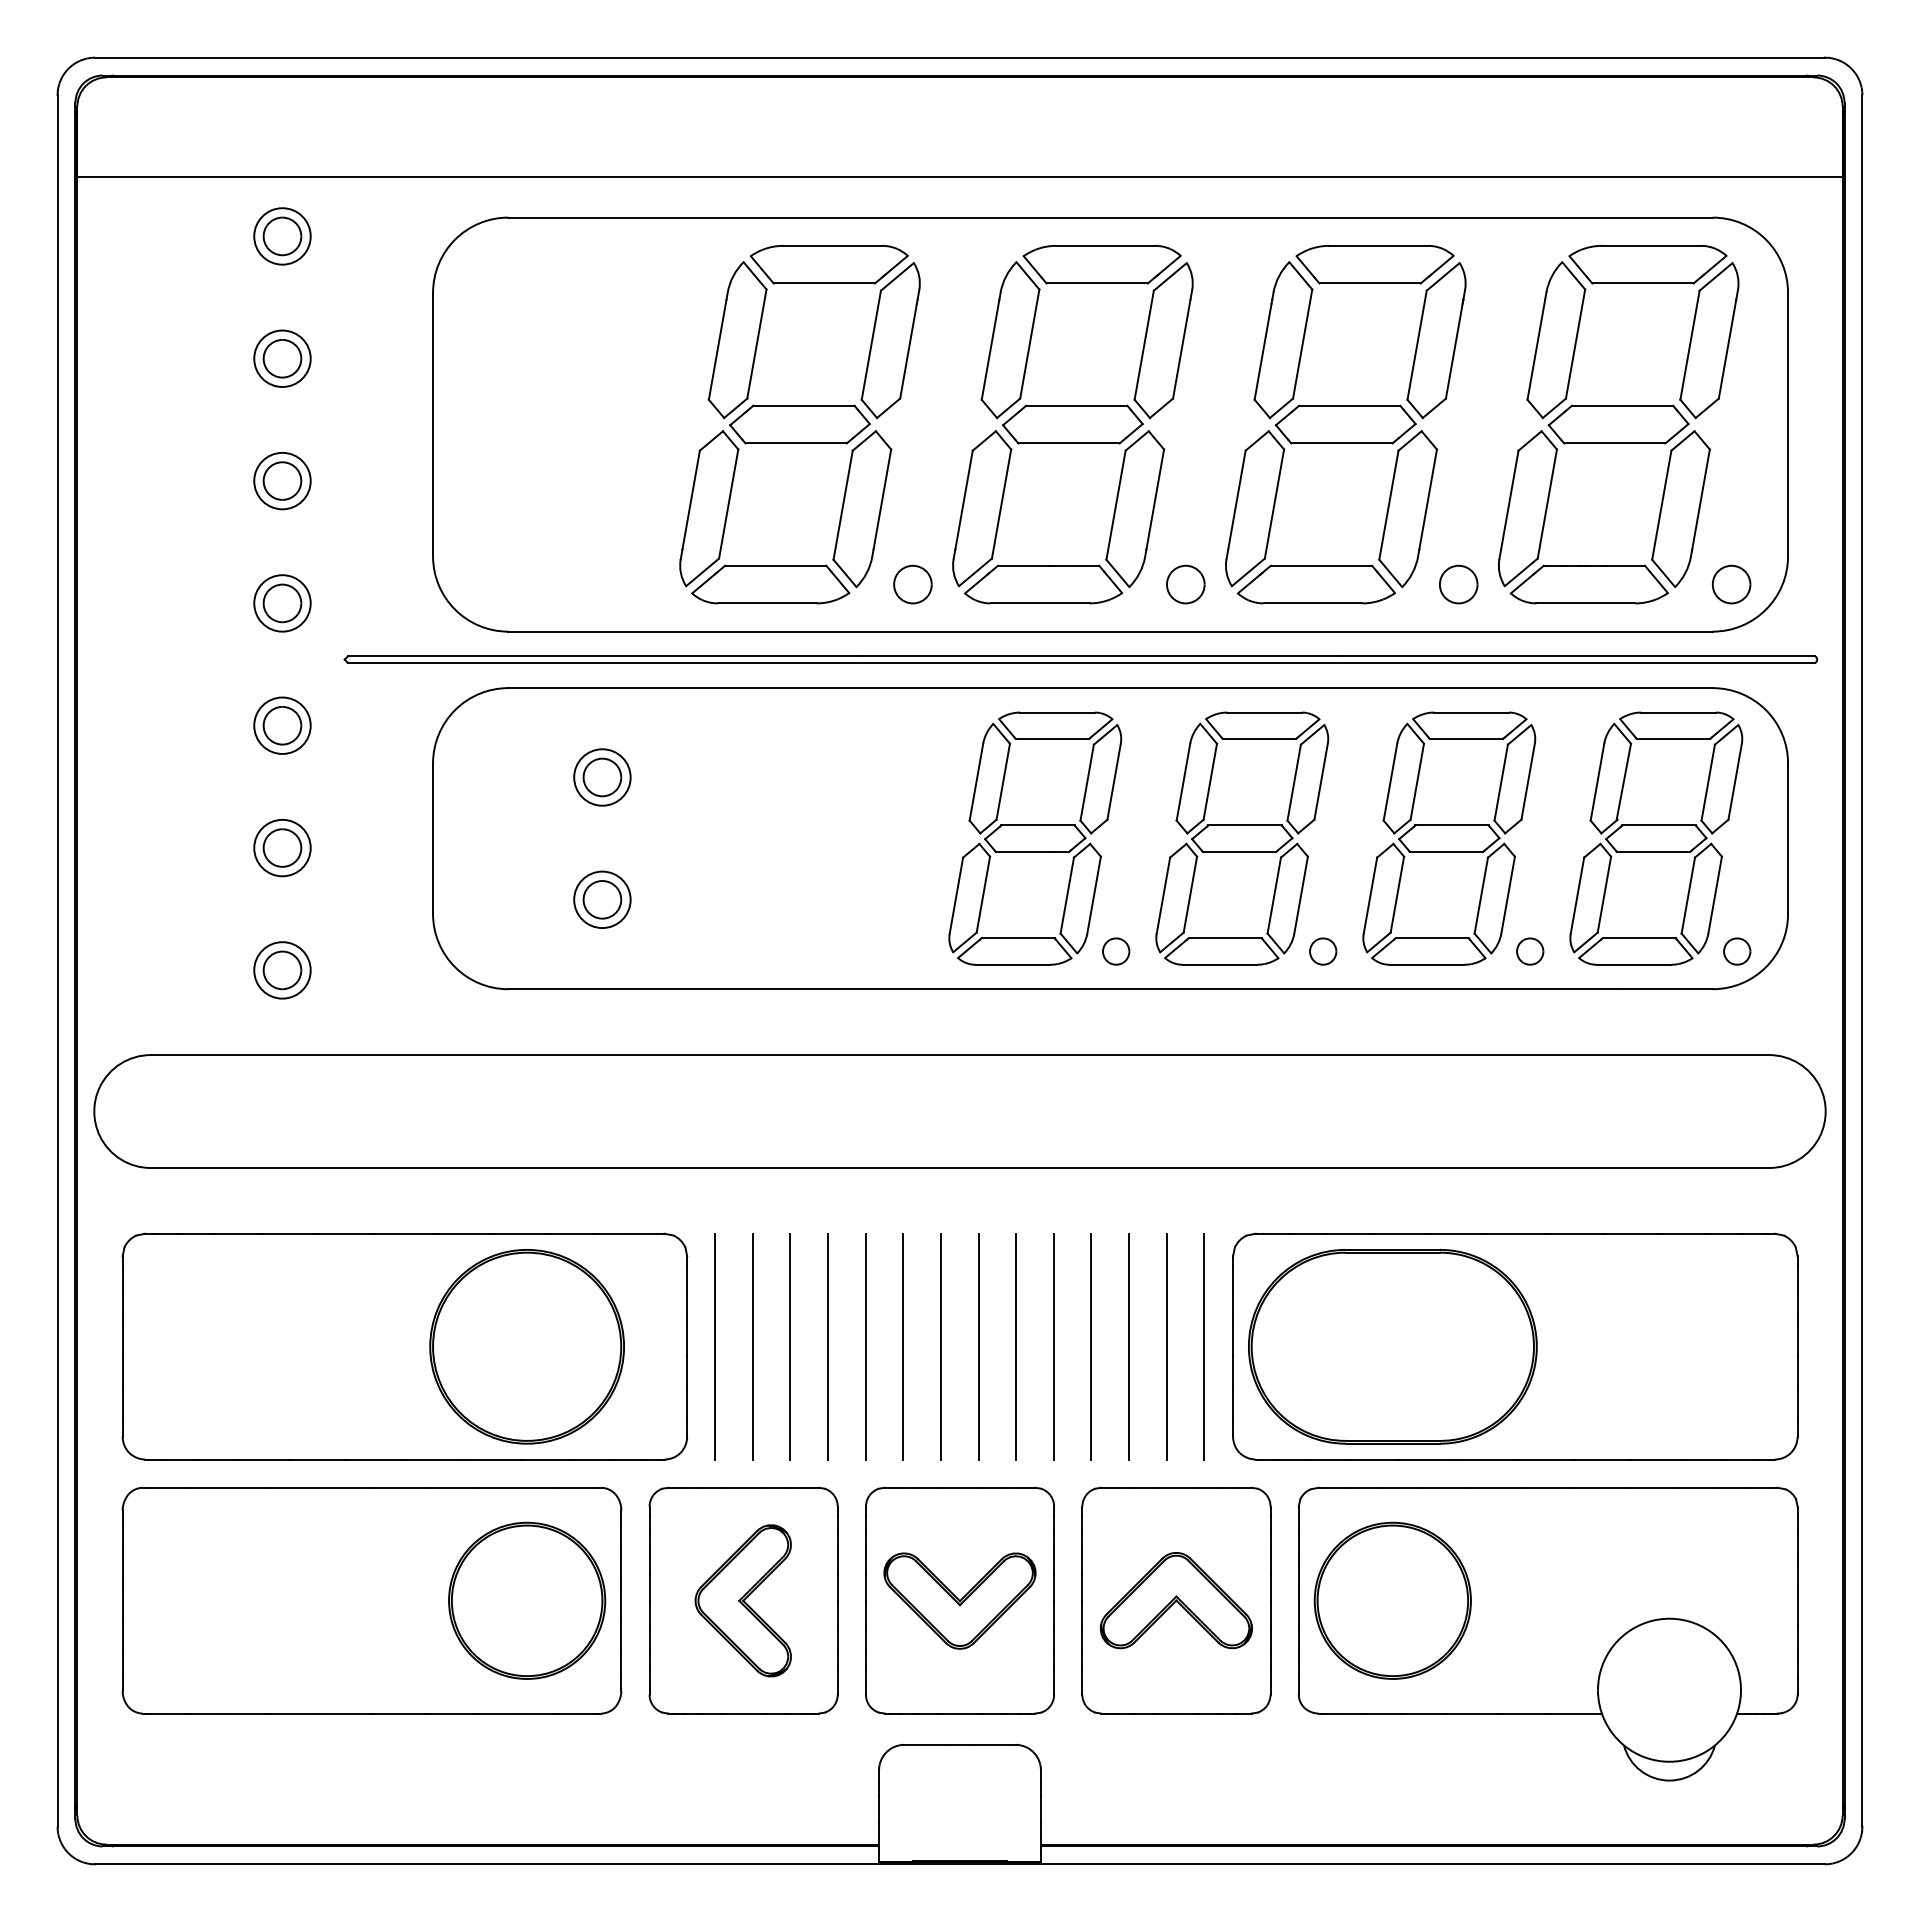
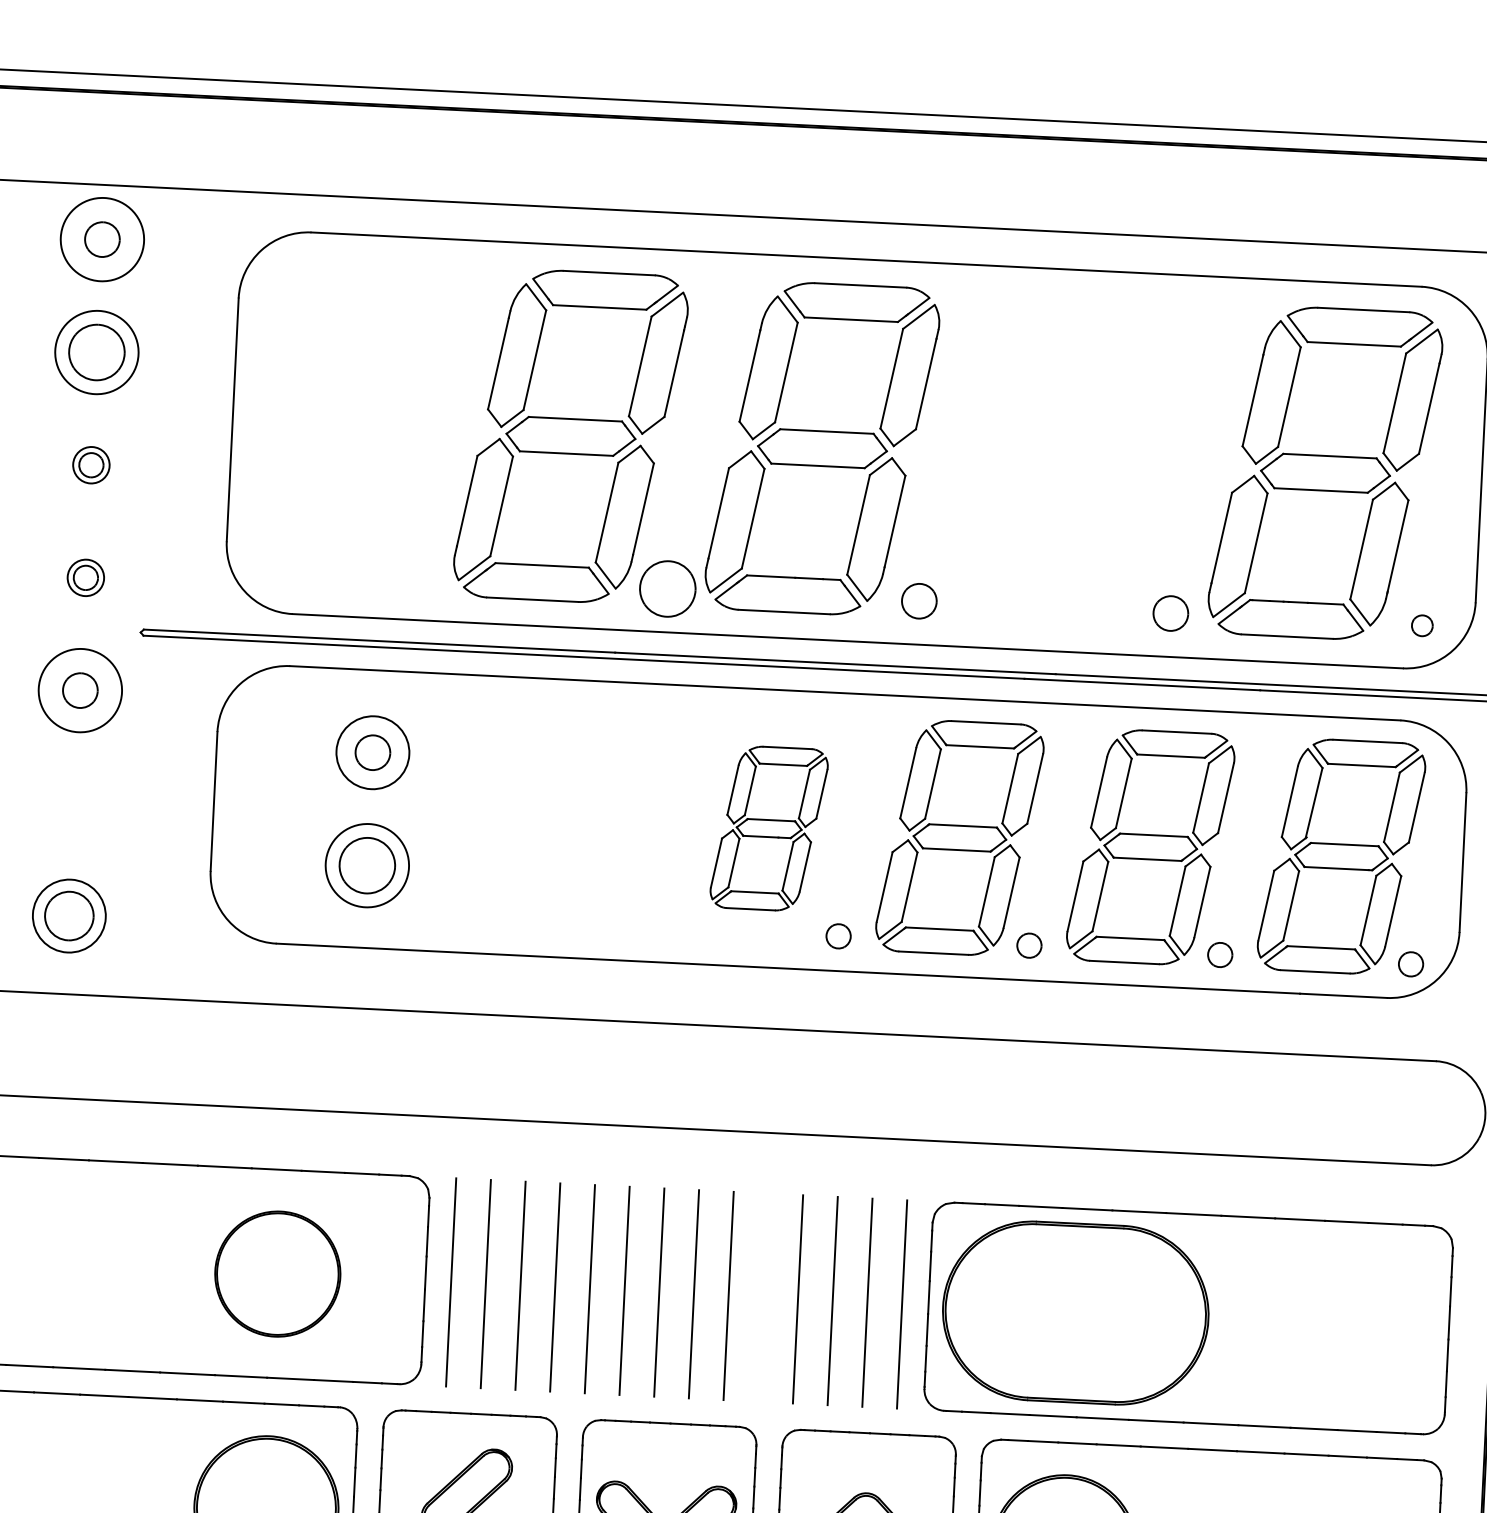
circle: (282, 236) -> (102, 239), size x1.6
part: (282, 358) -> (96, 352), size x1.6
part: (1345, 424) -> (1073, 460), removed
part: (282, 481) -> (91, 465), size x0.7
part: (912, 584) -> (667, 588), size x1.6
part: (1731, 584) -> (1422, 625), size x0.6
part: (282, 603) -> (85, 577), size x0.7
circle: (282, 725) -> (80, 690), size x1.6
circle: (602, 777) -> (373, 752), size x1.4
part: (1035, 838) -> (769, 828), size x0.7
part: (282, 848) -> (74, 803), removed
part: (602, 899) -> (367, 865), size x1.6
part: (282, 970) -> (69, 916), size x1.4
part: (526, 1346) -> (277, 1273), size x0.7
line: (1053, 1346) -> (763, 1297), removed

